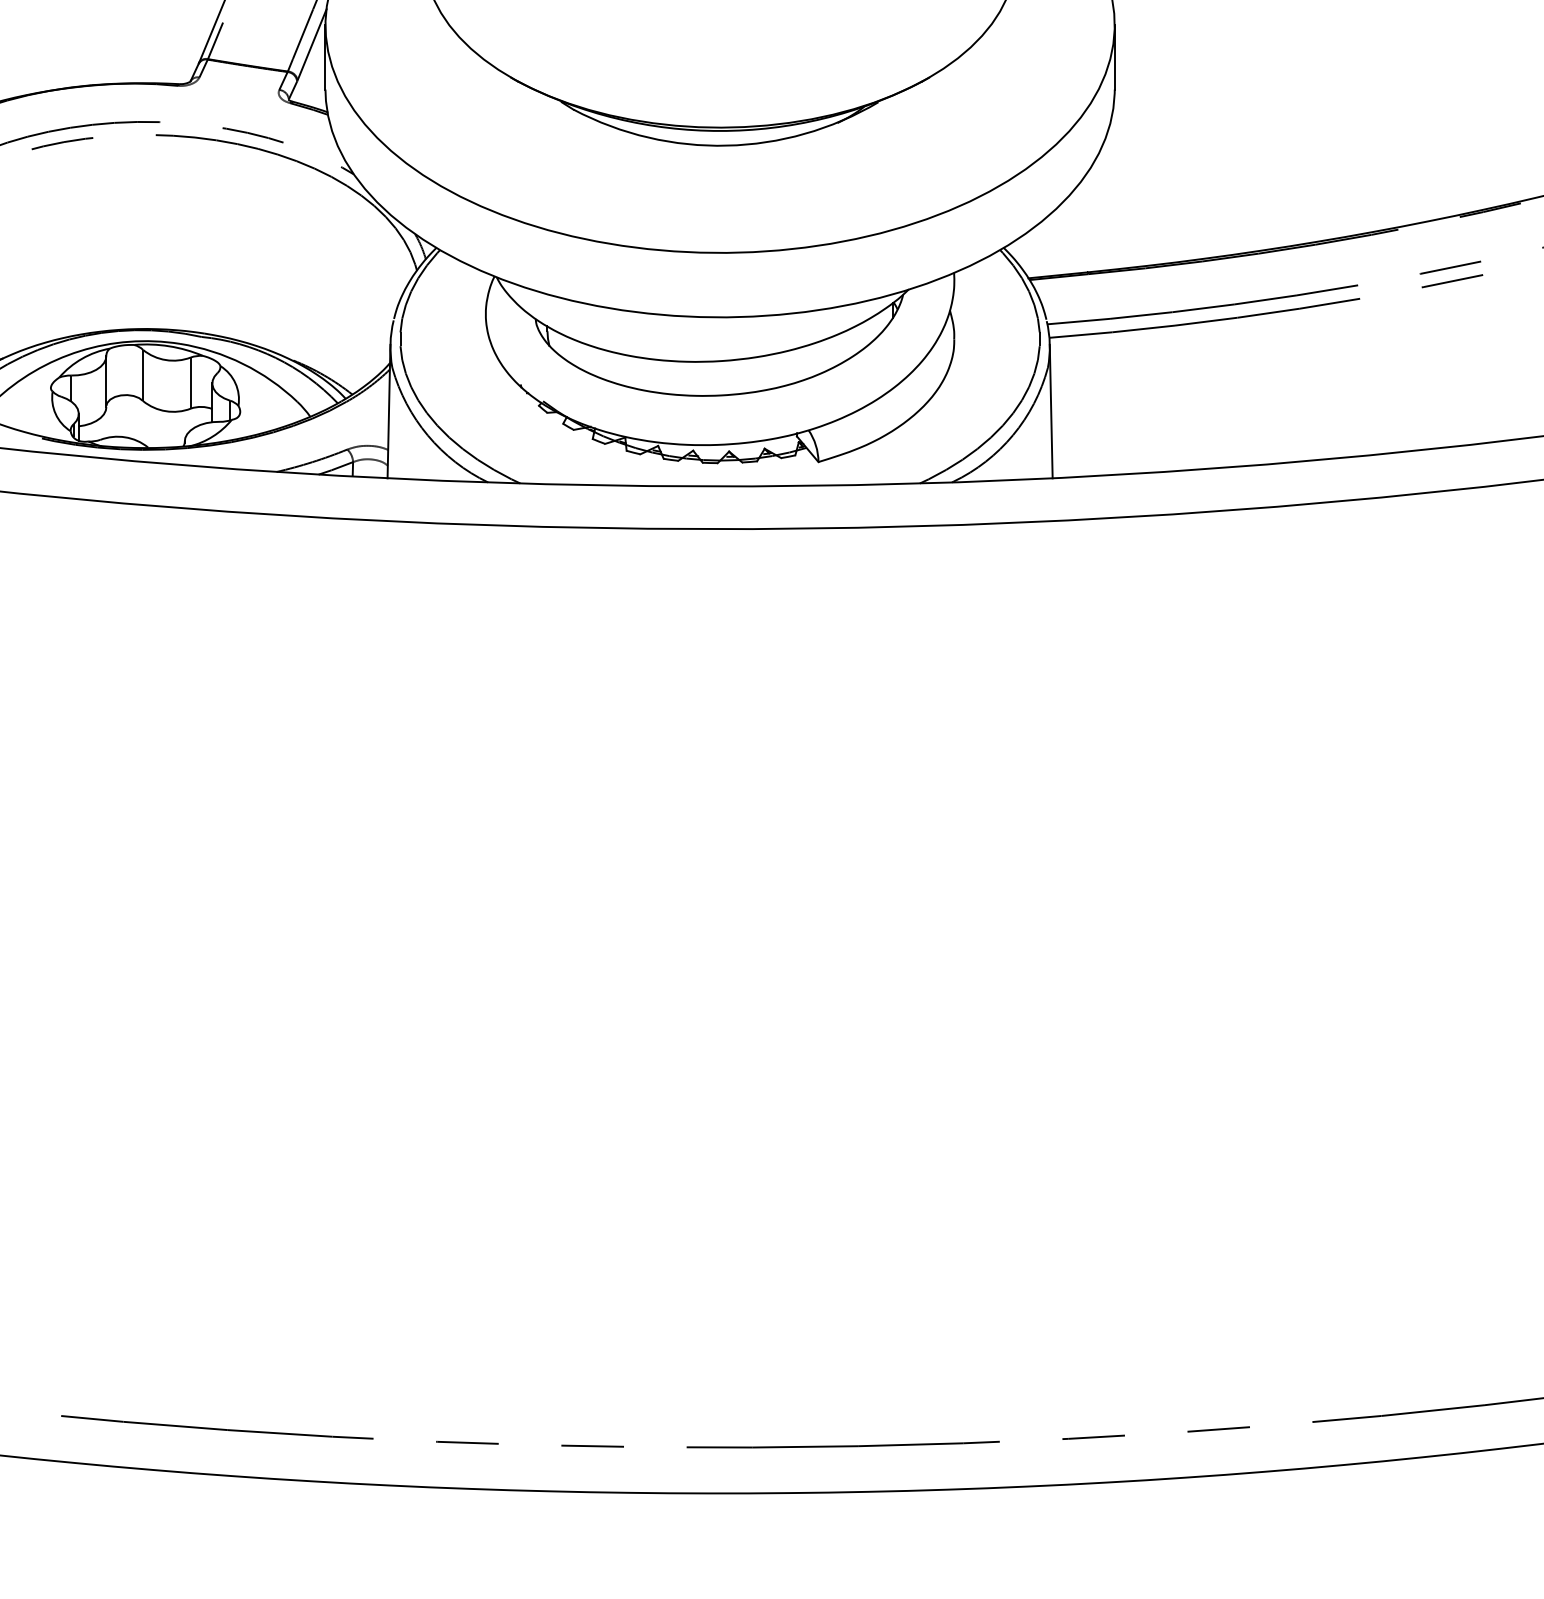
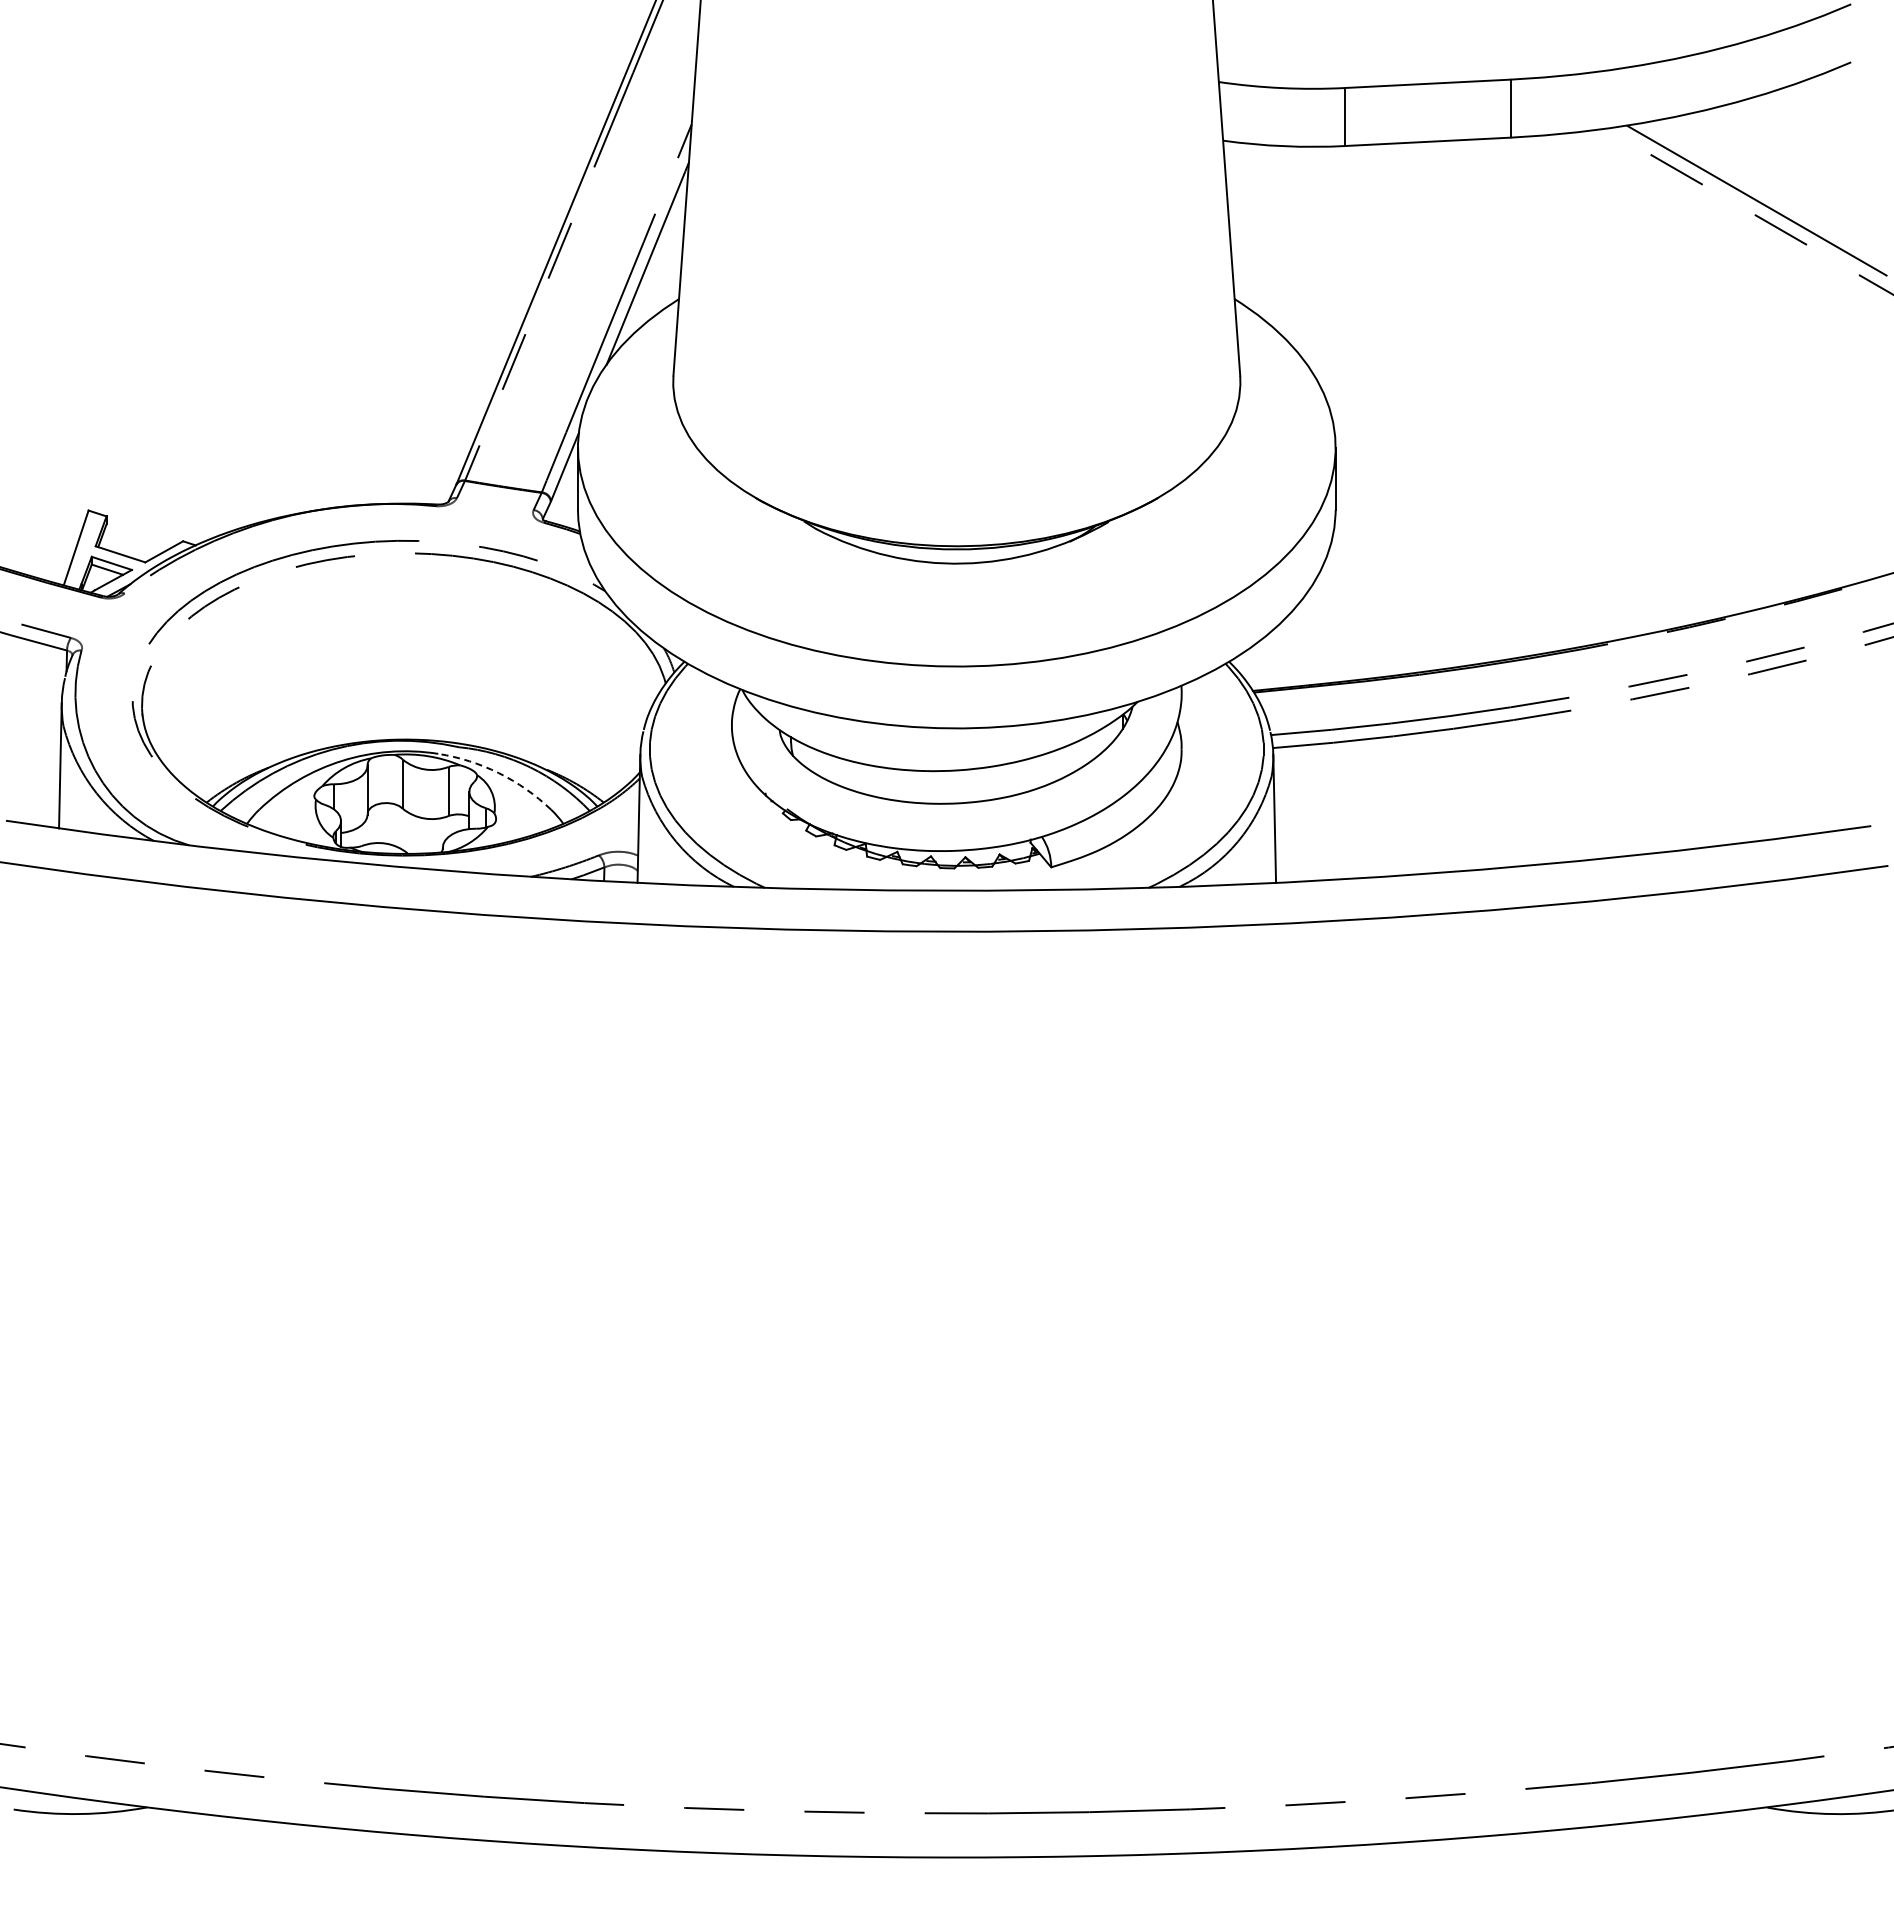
arc: (242, 364) -> (498, 773), solid -> dashed

